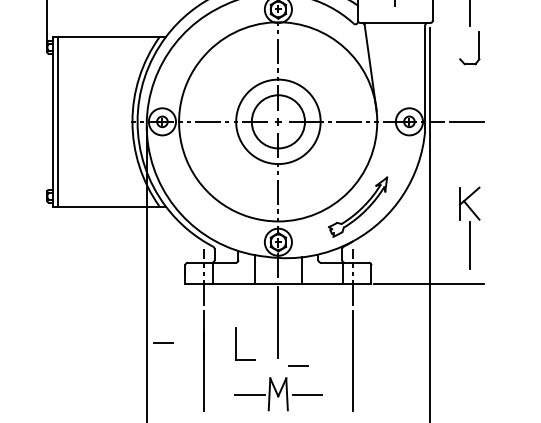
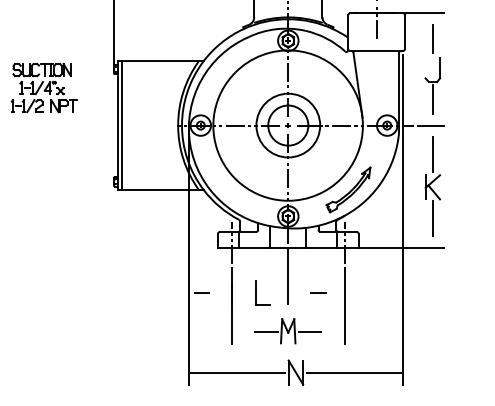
line: (469, 87) -> (432, 99), added
line: (469, 160) -> (432, 154), added
line: (298, 365) -> (318, 292), moved

